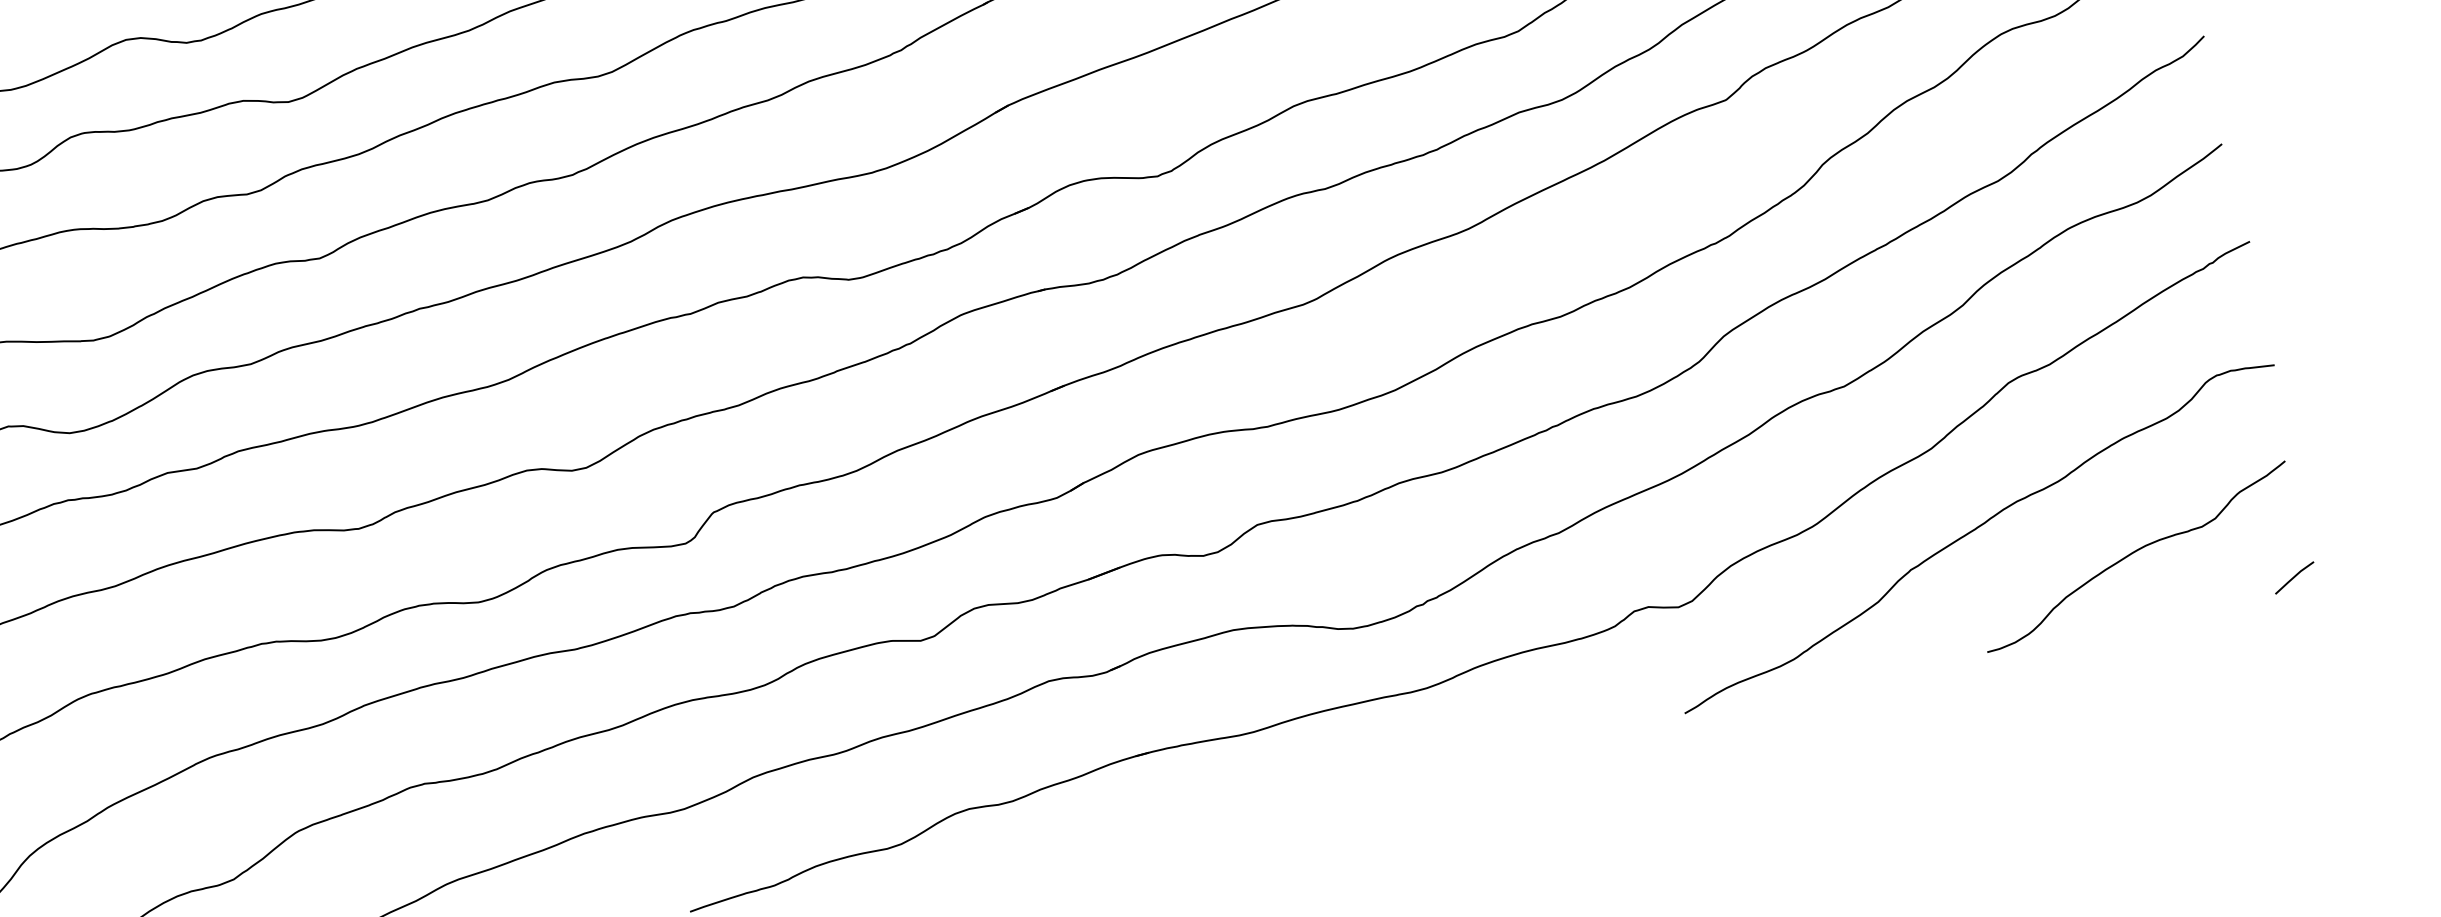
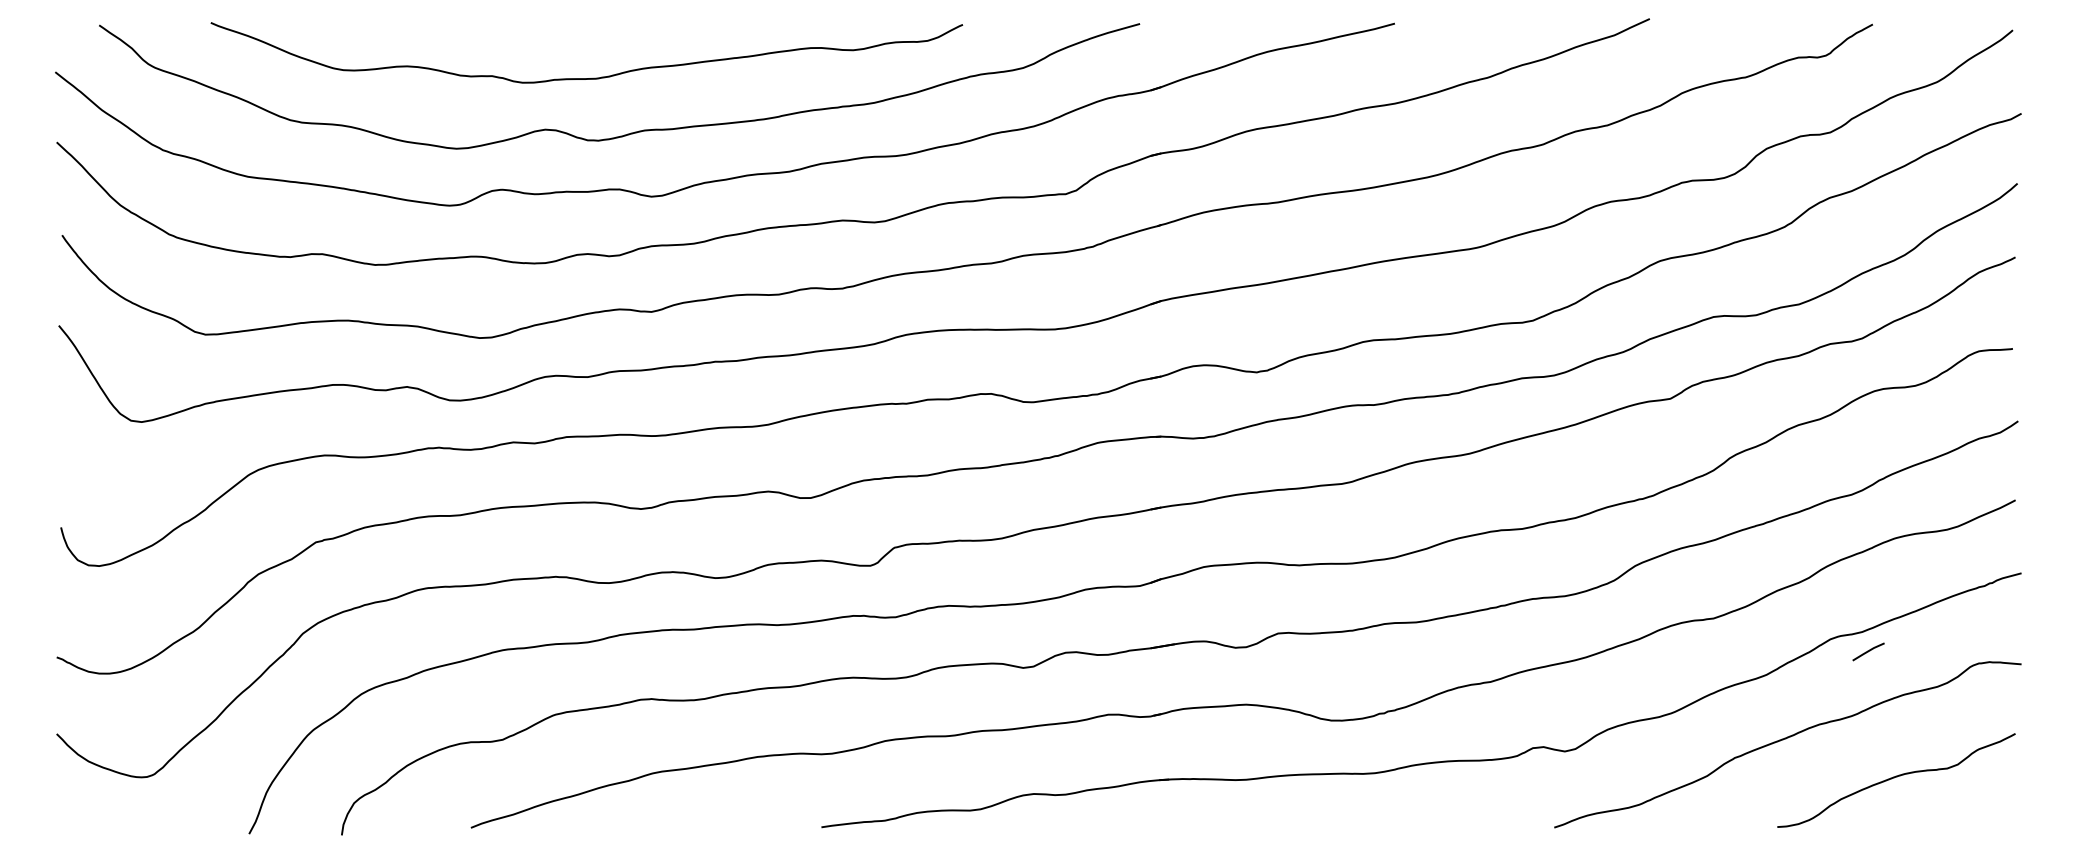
line: (2294, 577) -> (1868, 651), moved

